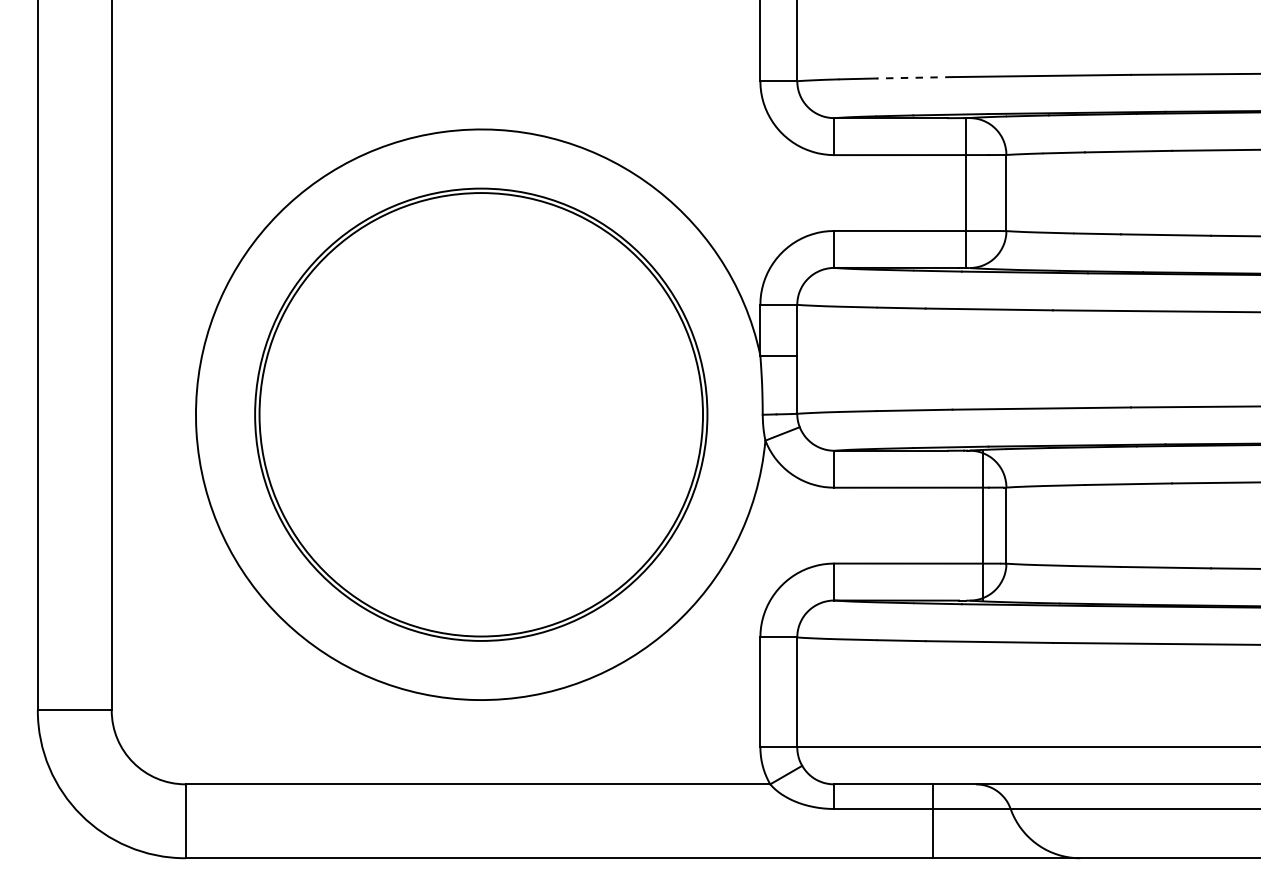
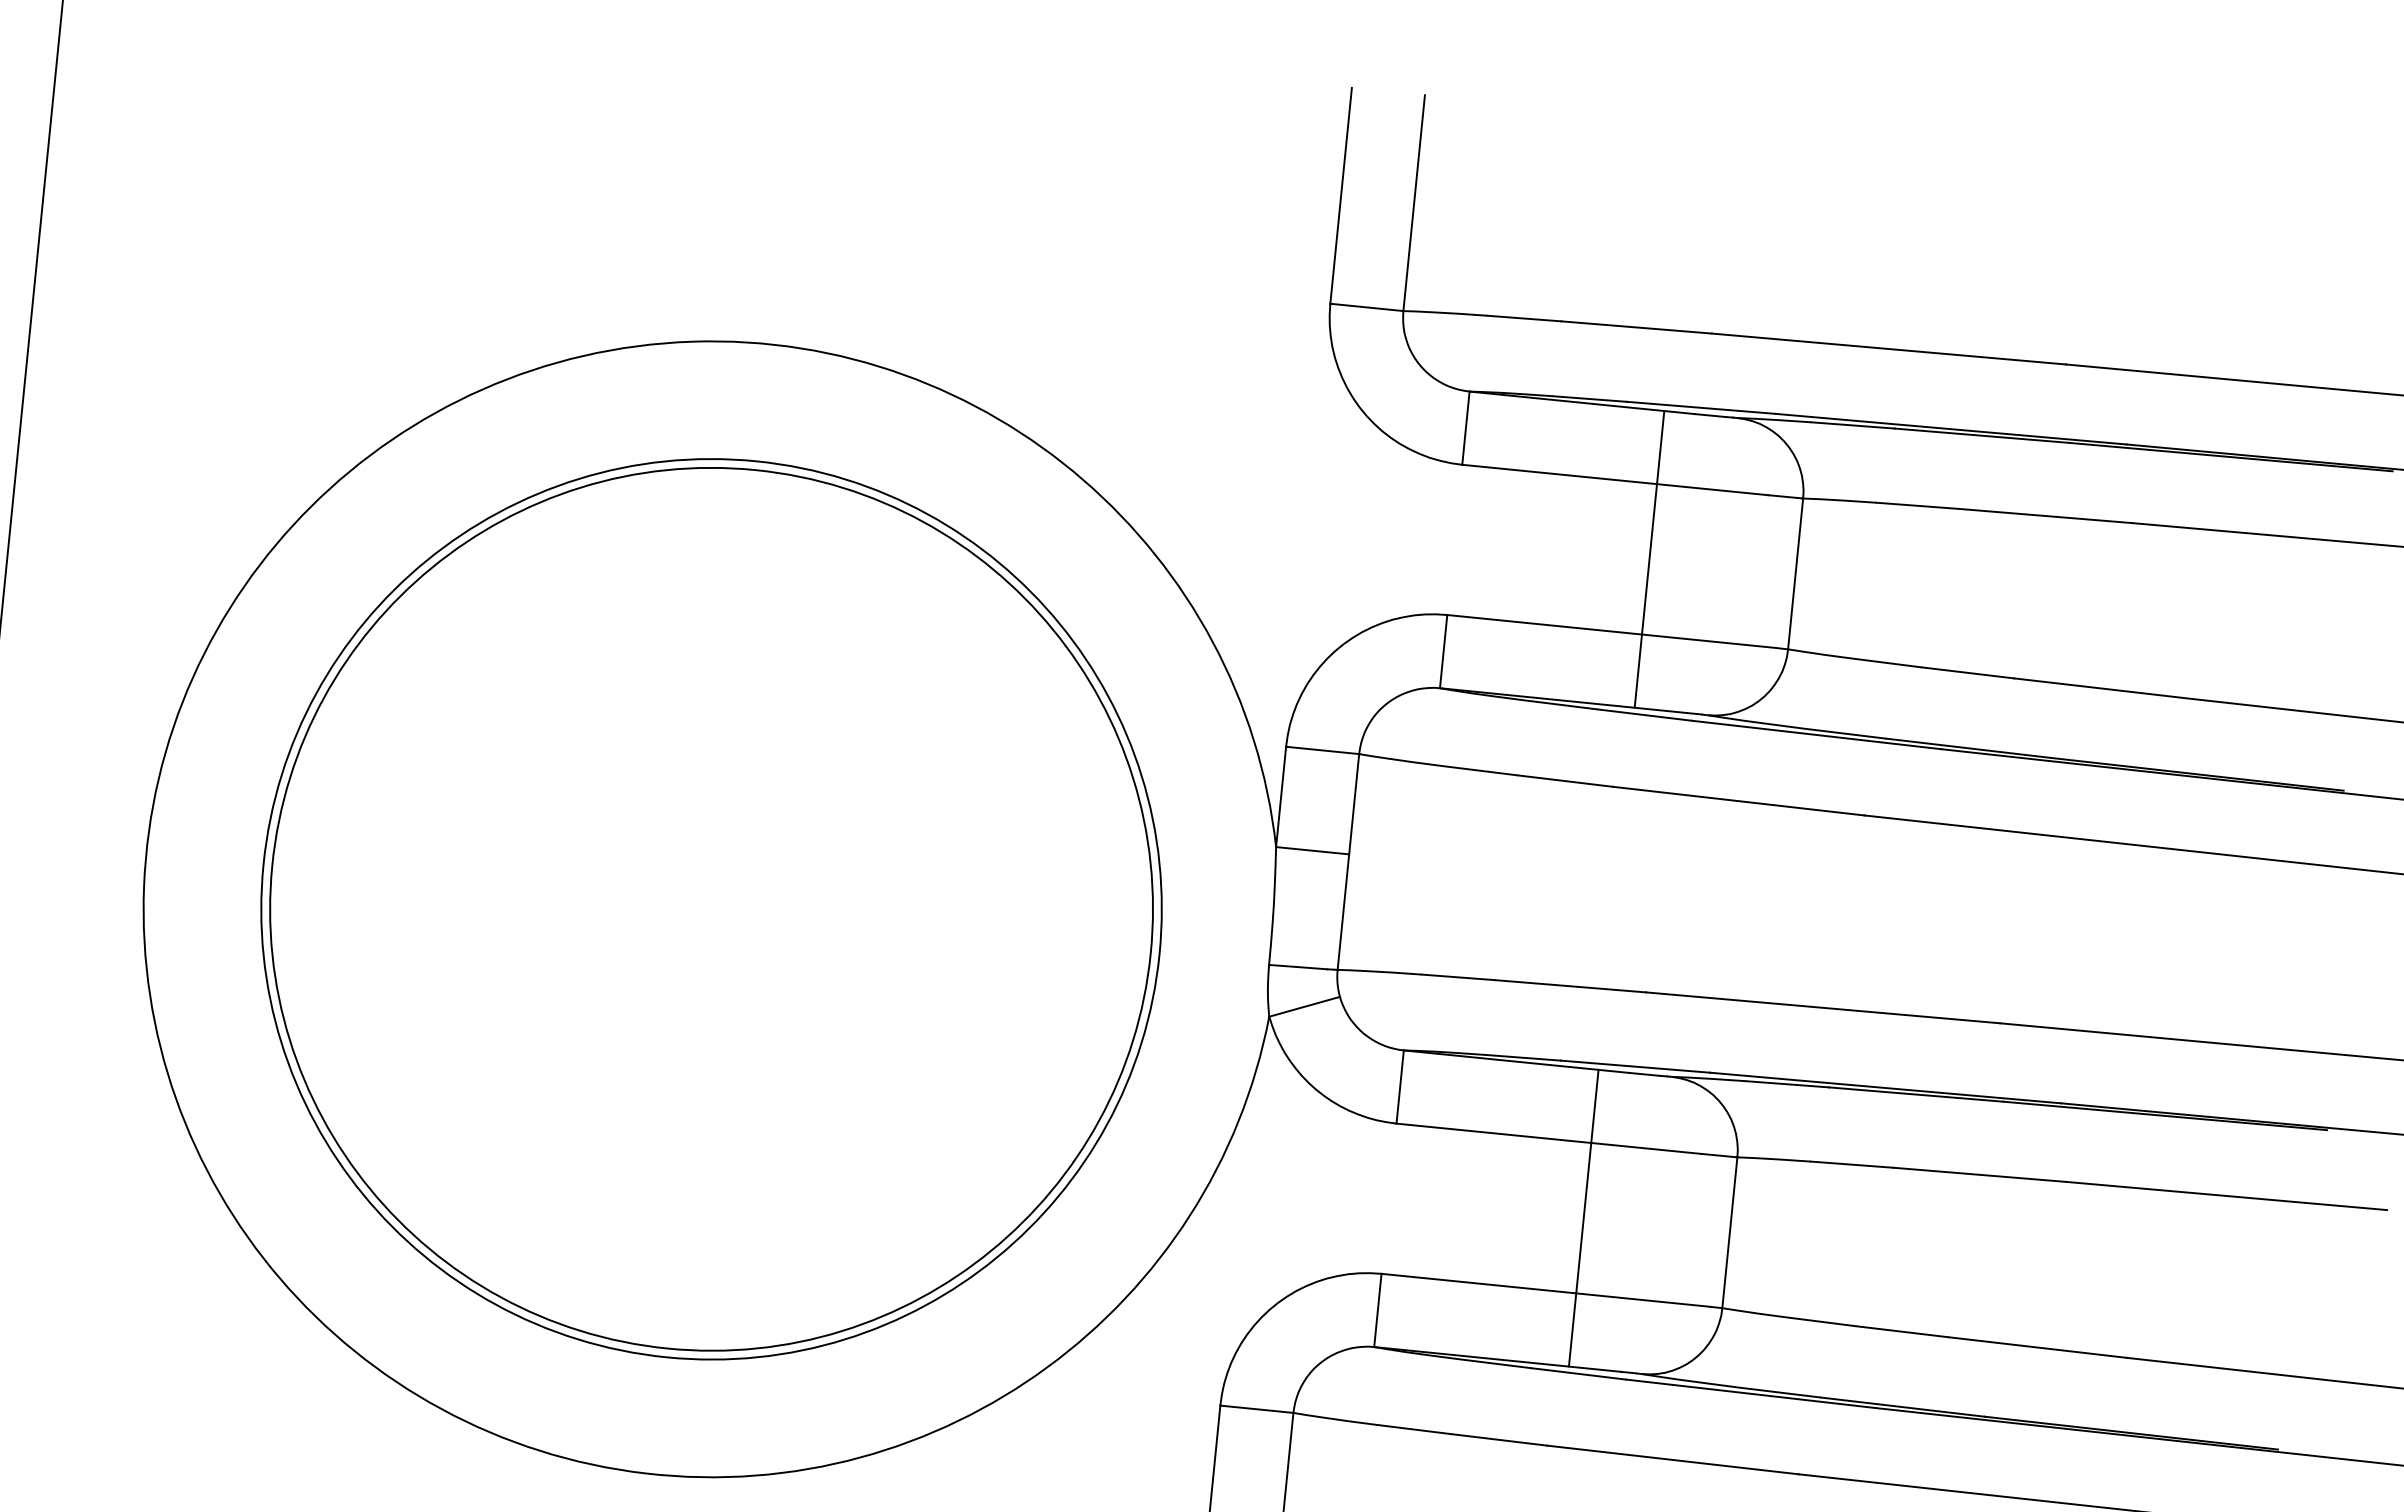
line: (914, 77) -> (1636, 326), dashed -> solid
line: (965, 192) -> (1649, 558), moved
line: (982, 525) -> (1583, 1217), moved

